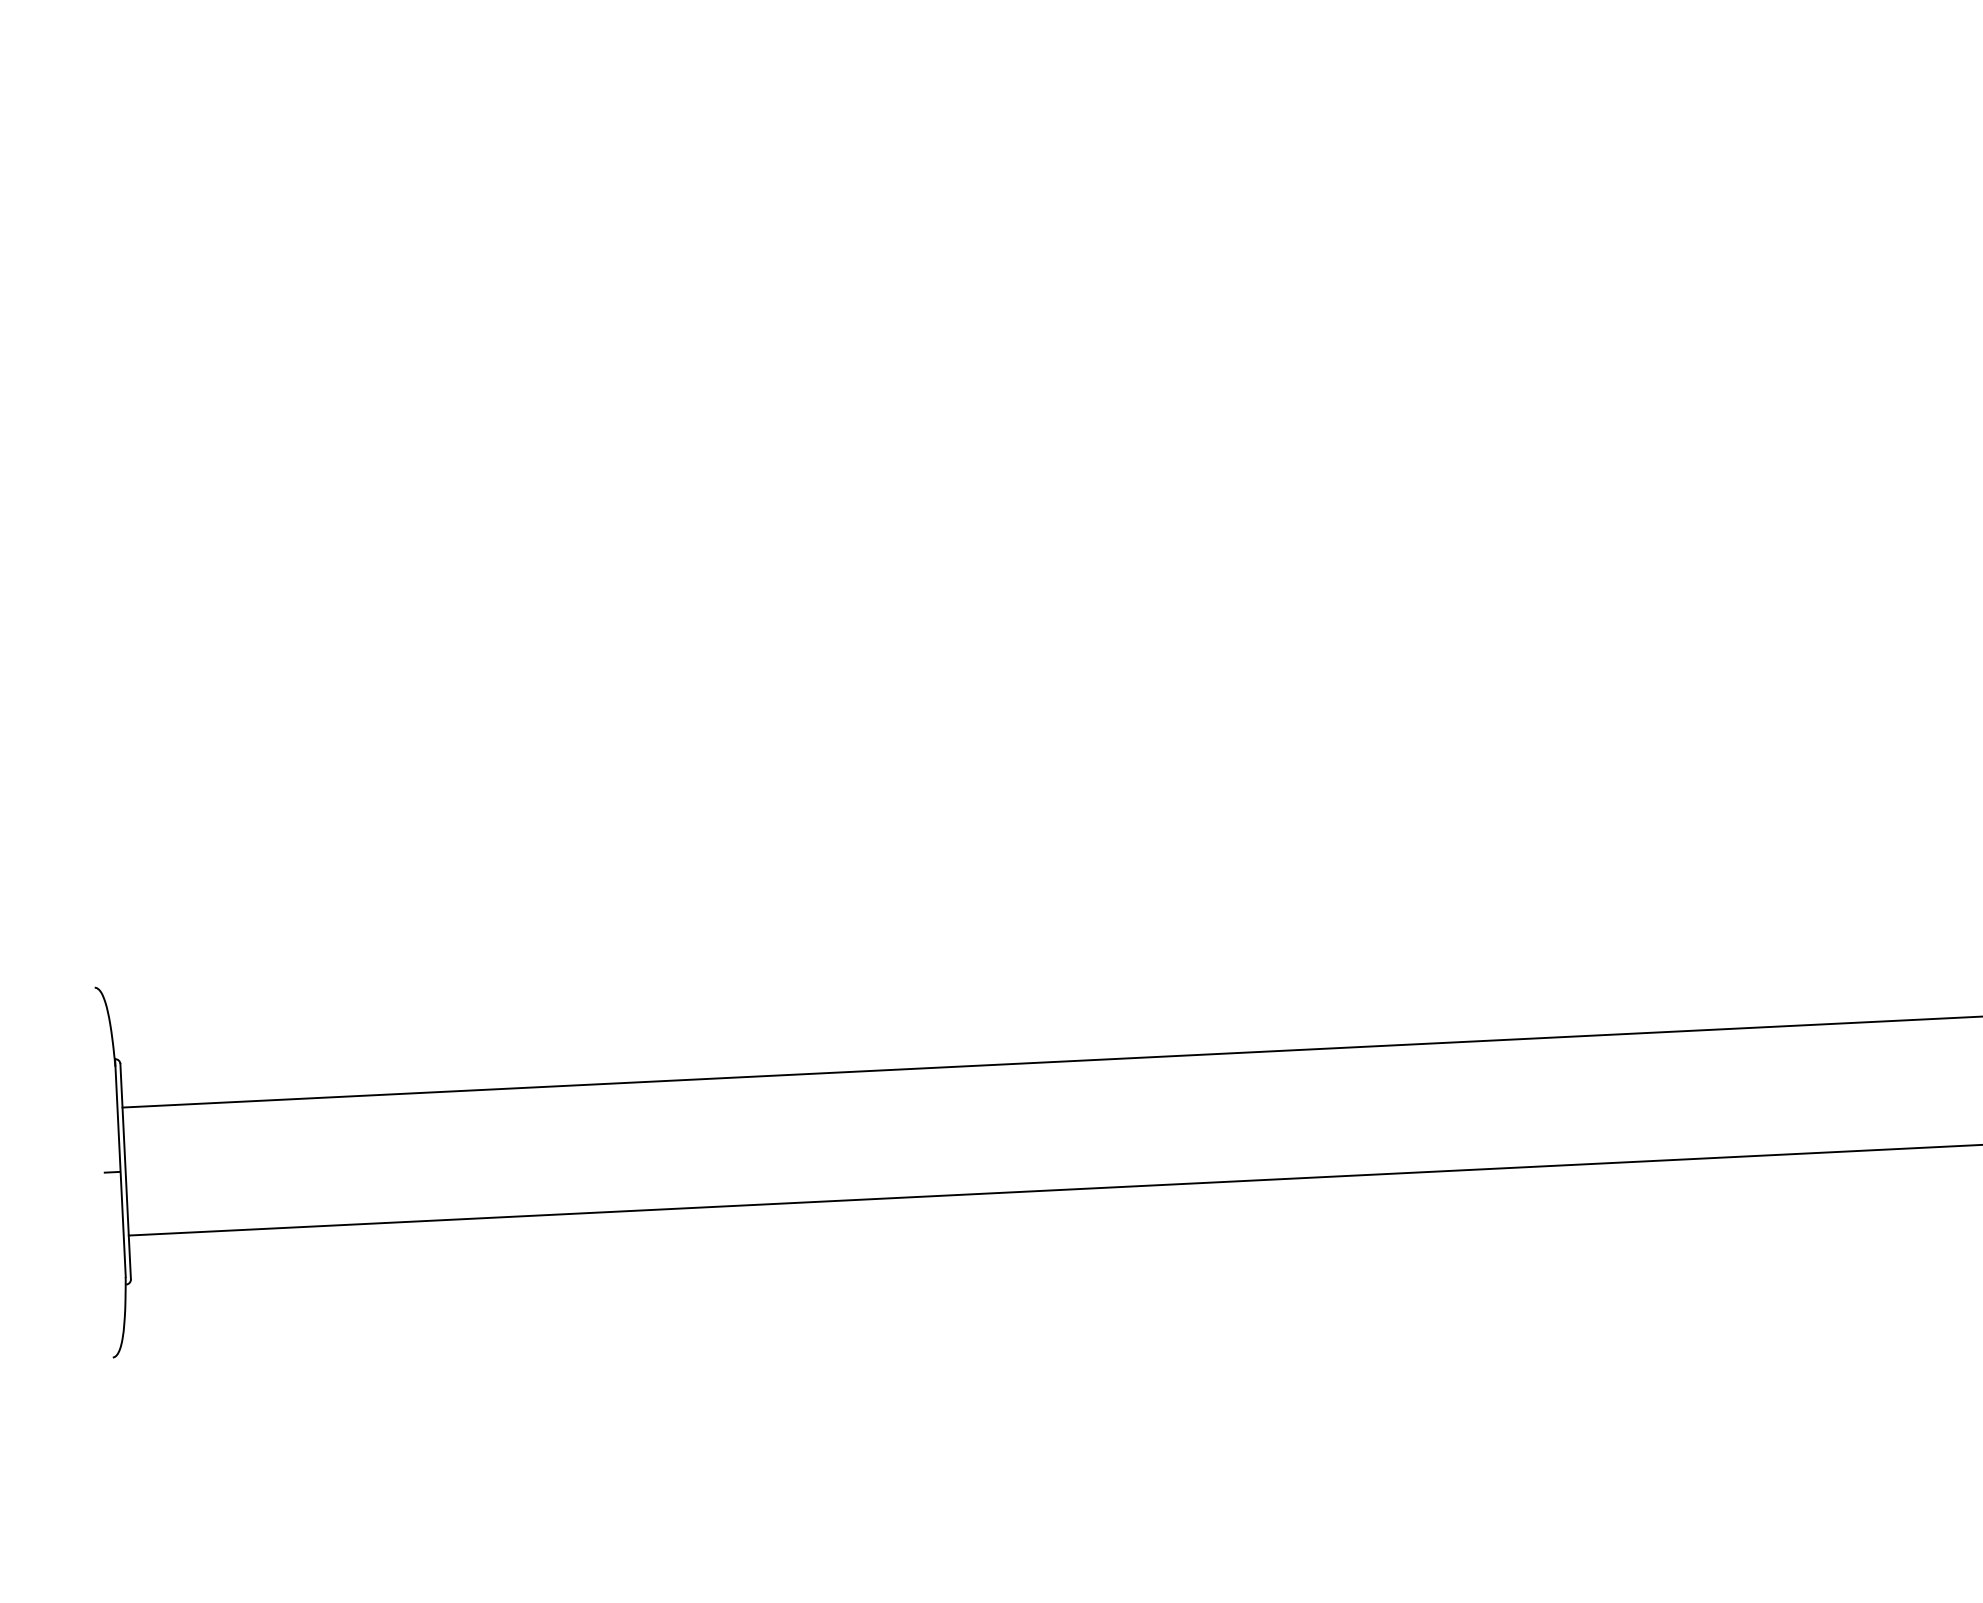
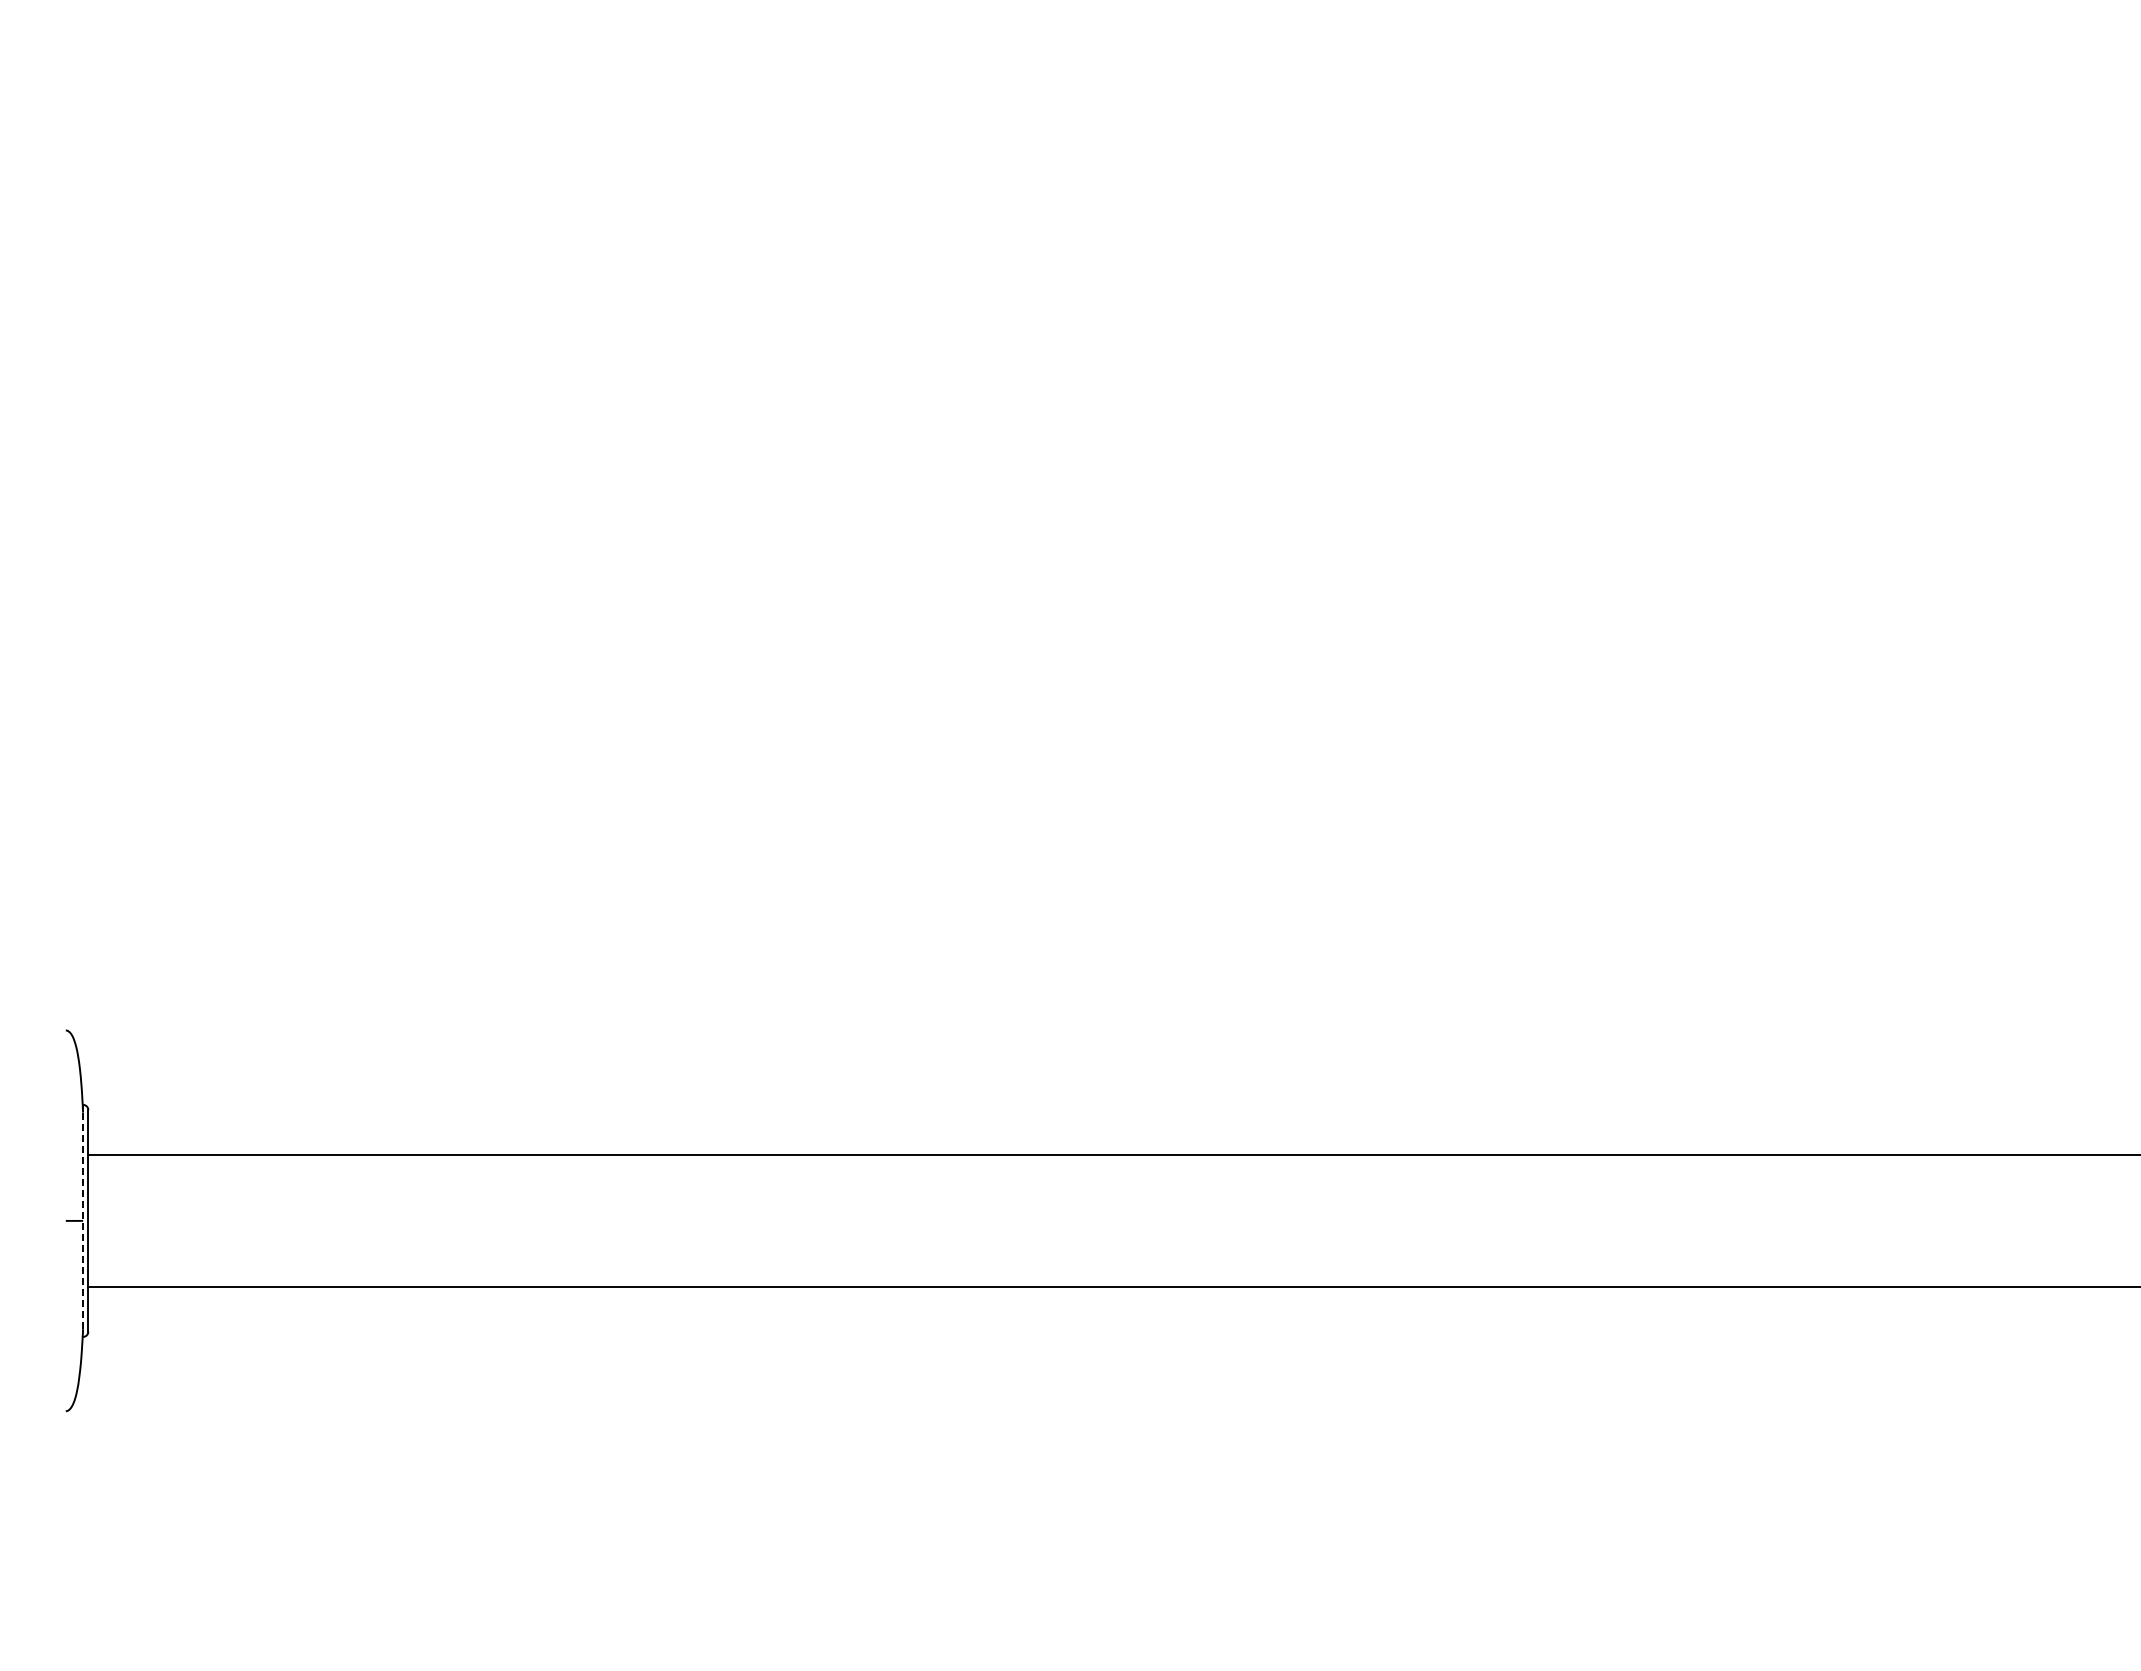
line: (120, 1167) -> (83, 1216), solid -> dashed

